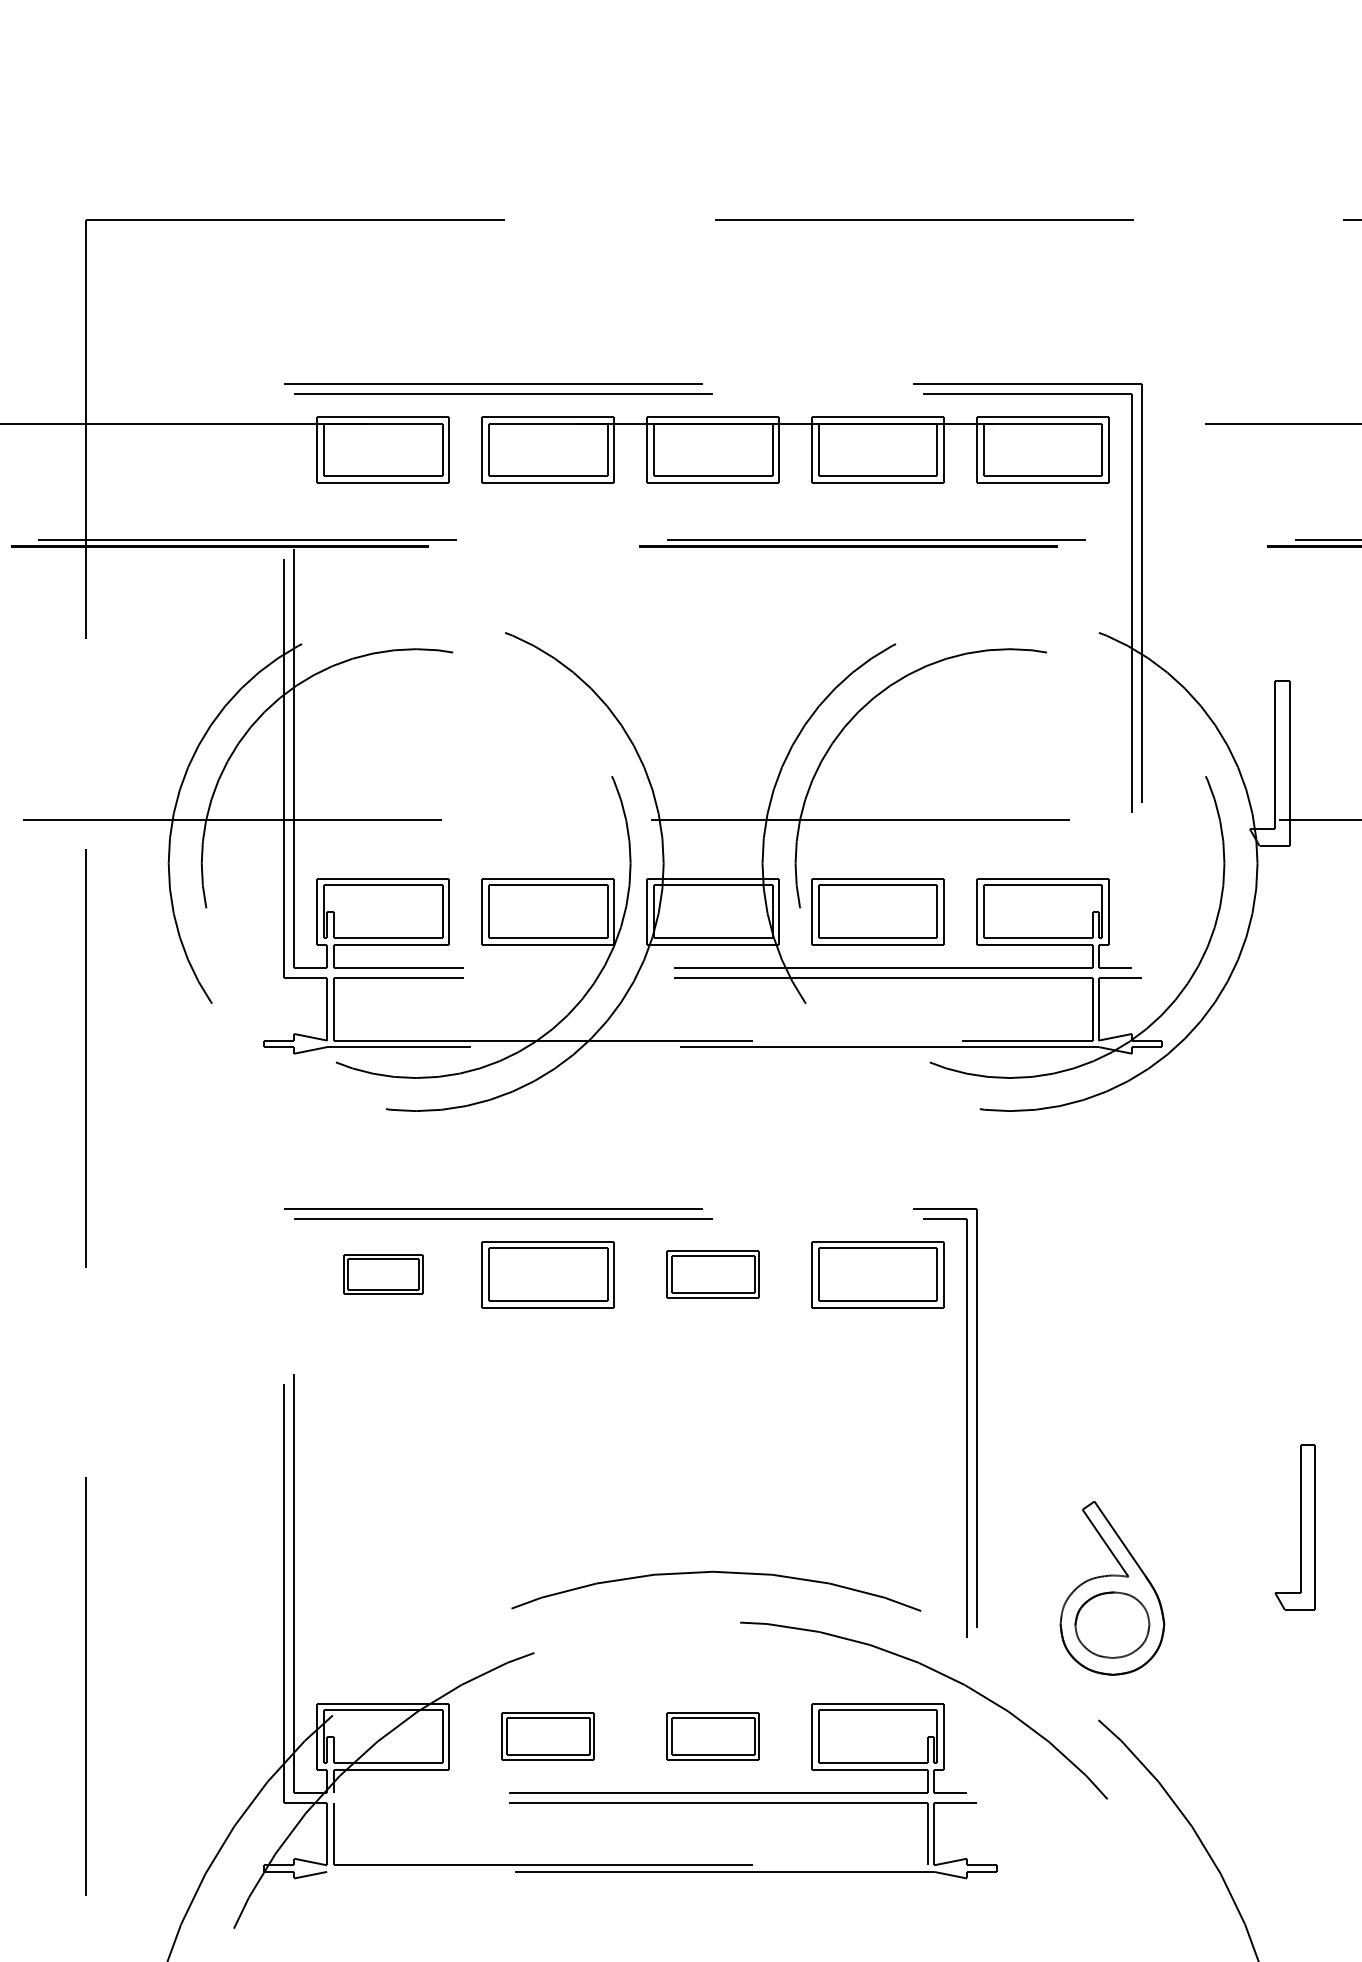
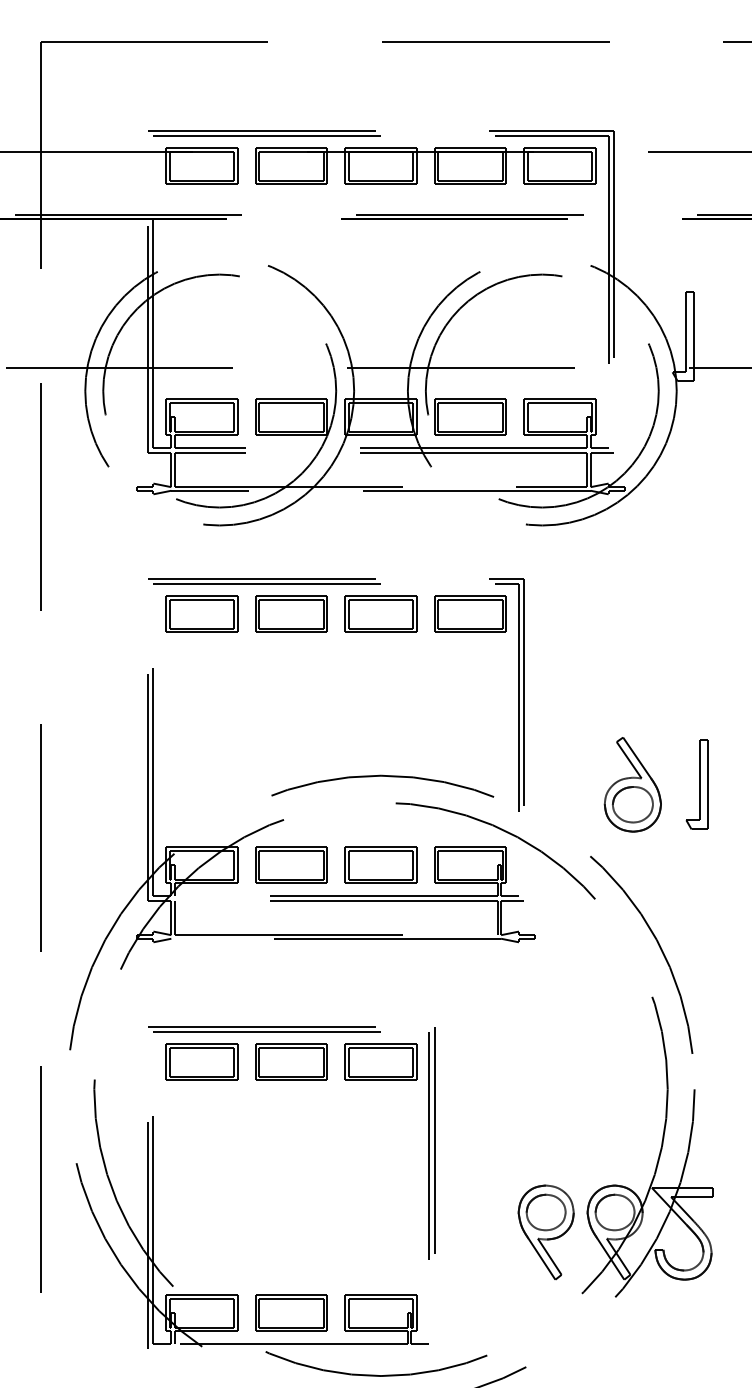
part: (382, 1273) -> (201, 613), size x1.67
part: (712, 1273) -> (380, 613), size x1.43
part: (1293, 1527) -> (696, 784), moved
part: (1111, 1587) -> (632, 784), moved
part: (548, 1735) -> (291, 864), size x1.43
part: (712, 1735) -> (380, 864), size x1.43

